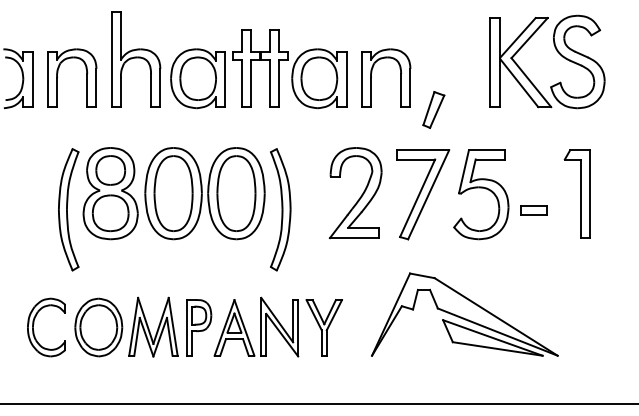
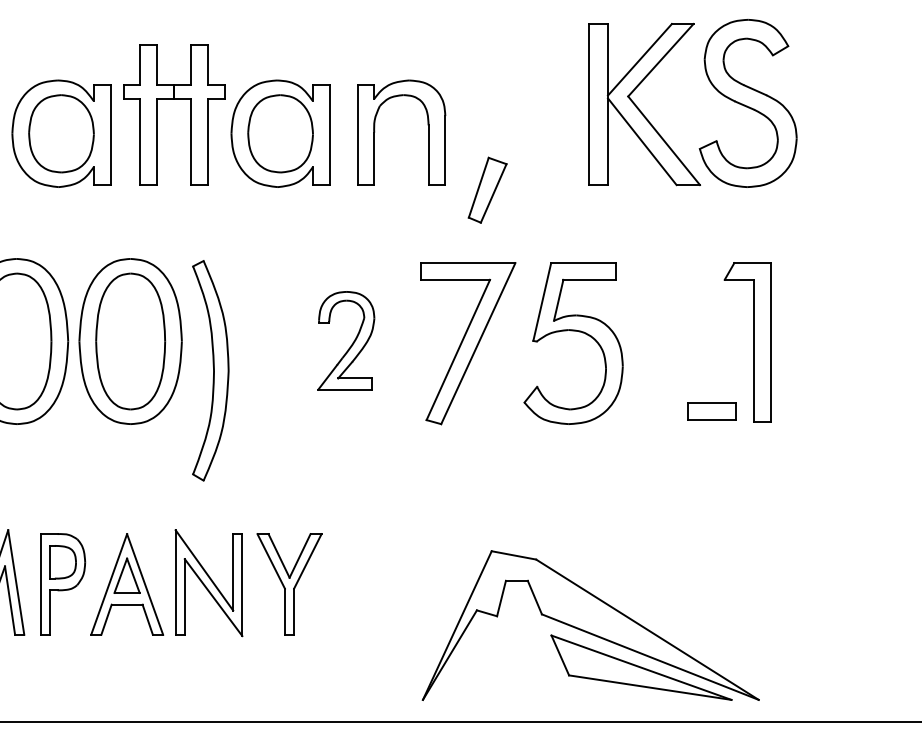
part: (355, 193) -> (345, 341), size x0.6
part: (533, 210) -> (711, 411), moved
part: (464, 314) -> (590, 625), moved

